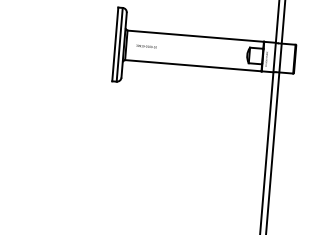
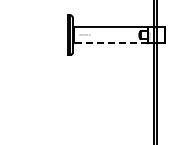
line: (192, 66) -> (110, 43), solid -> dashed

